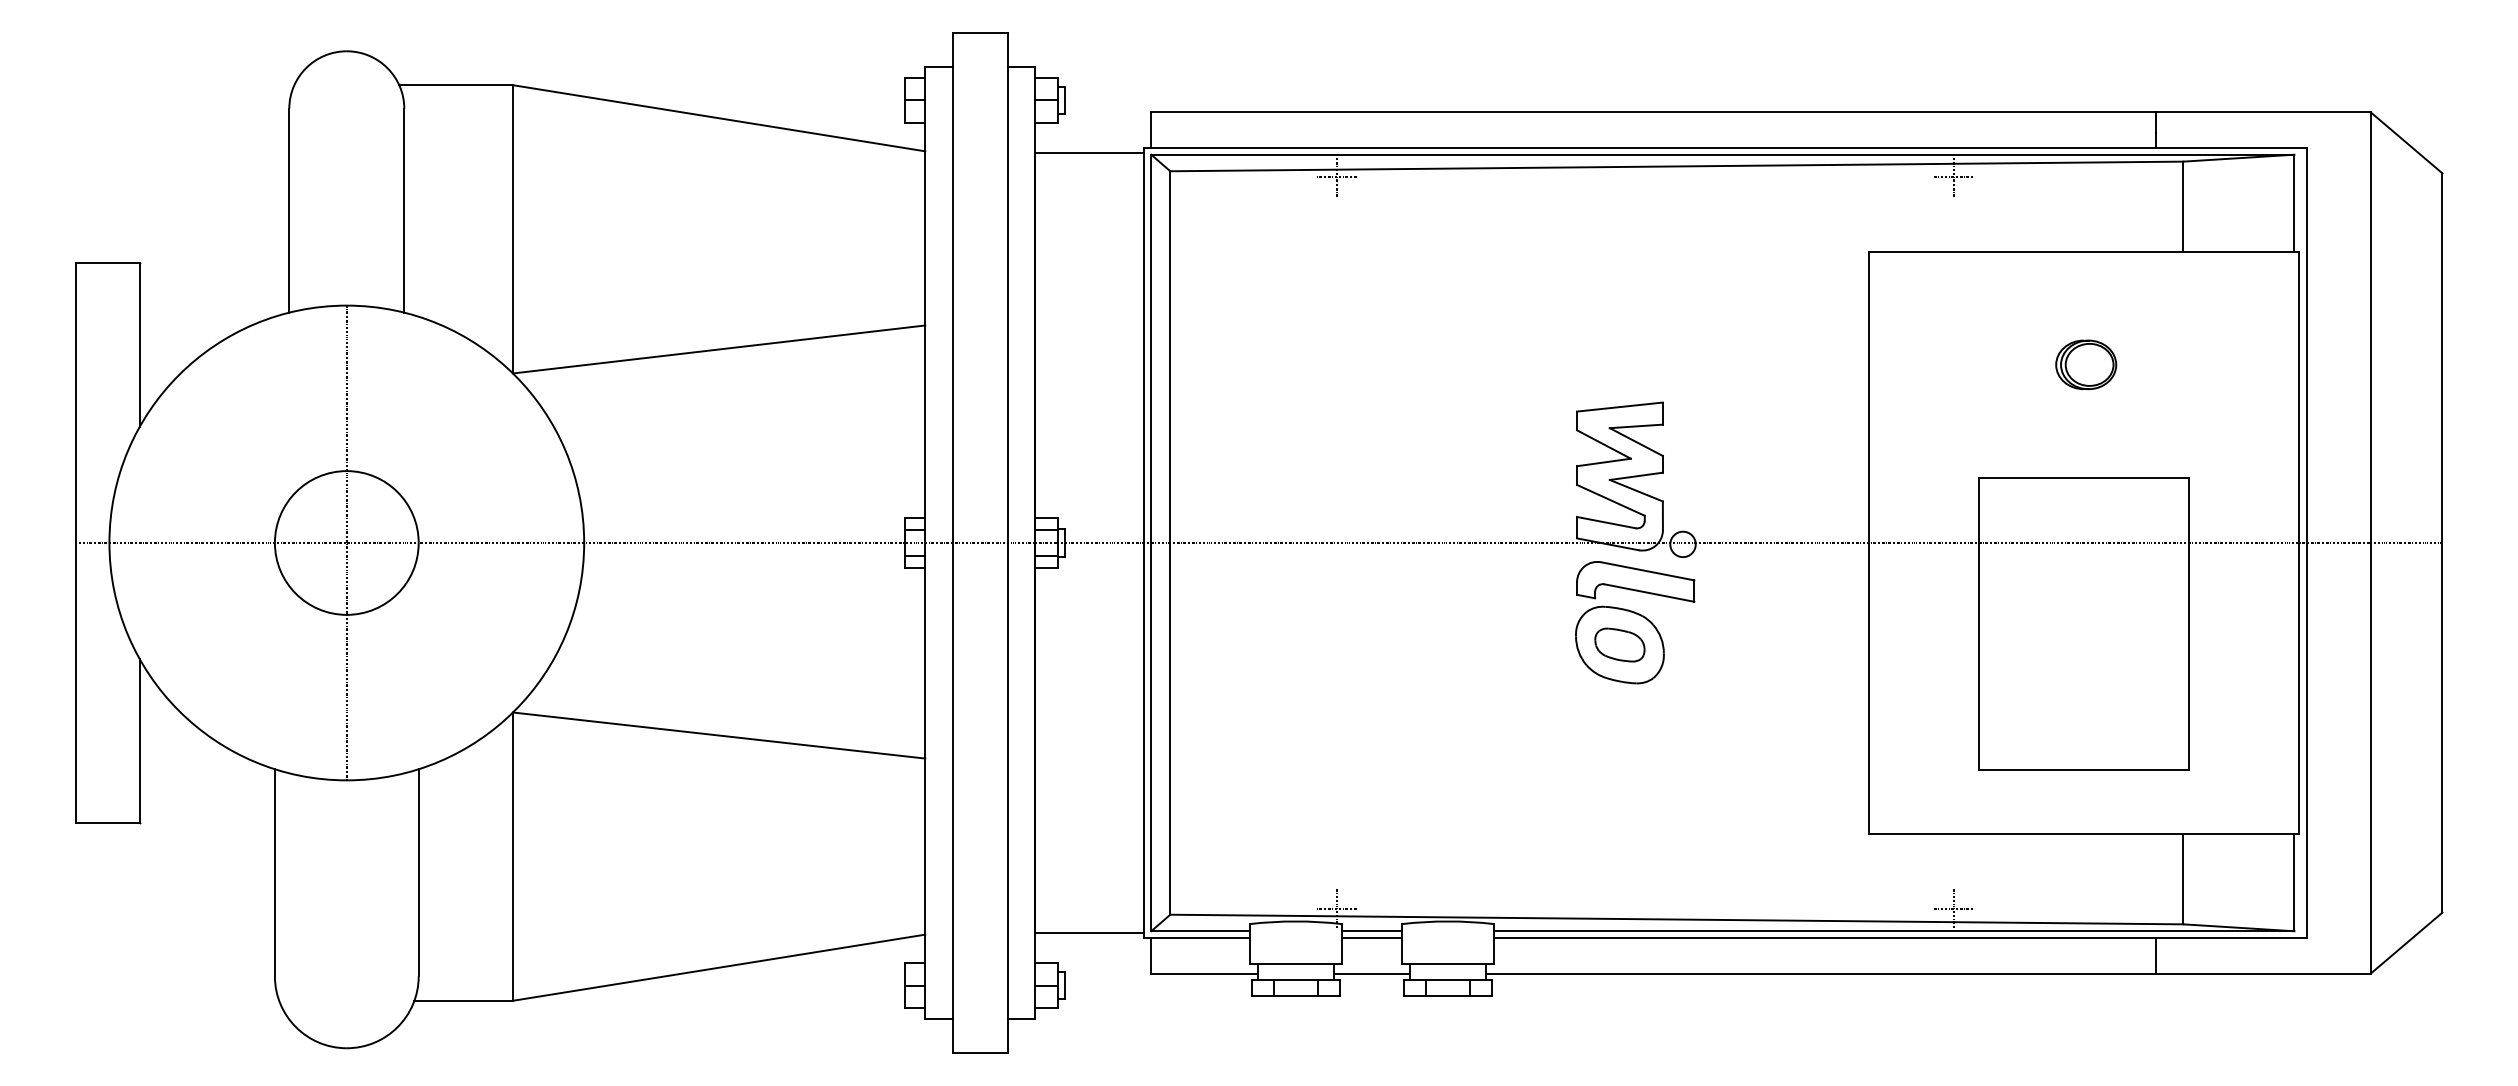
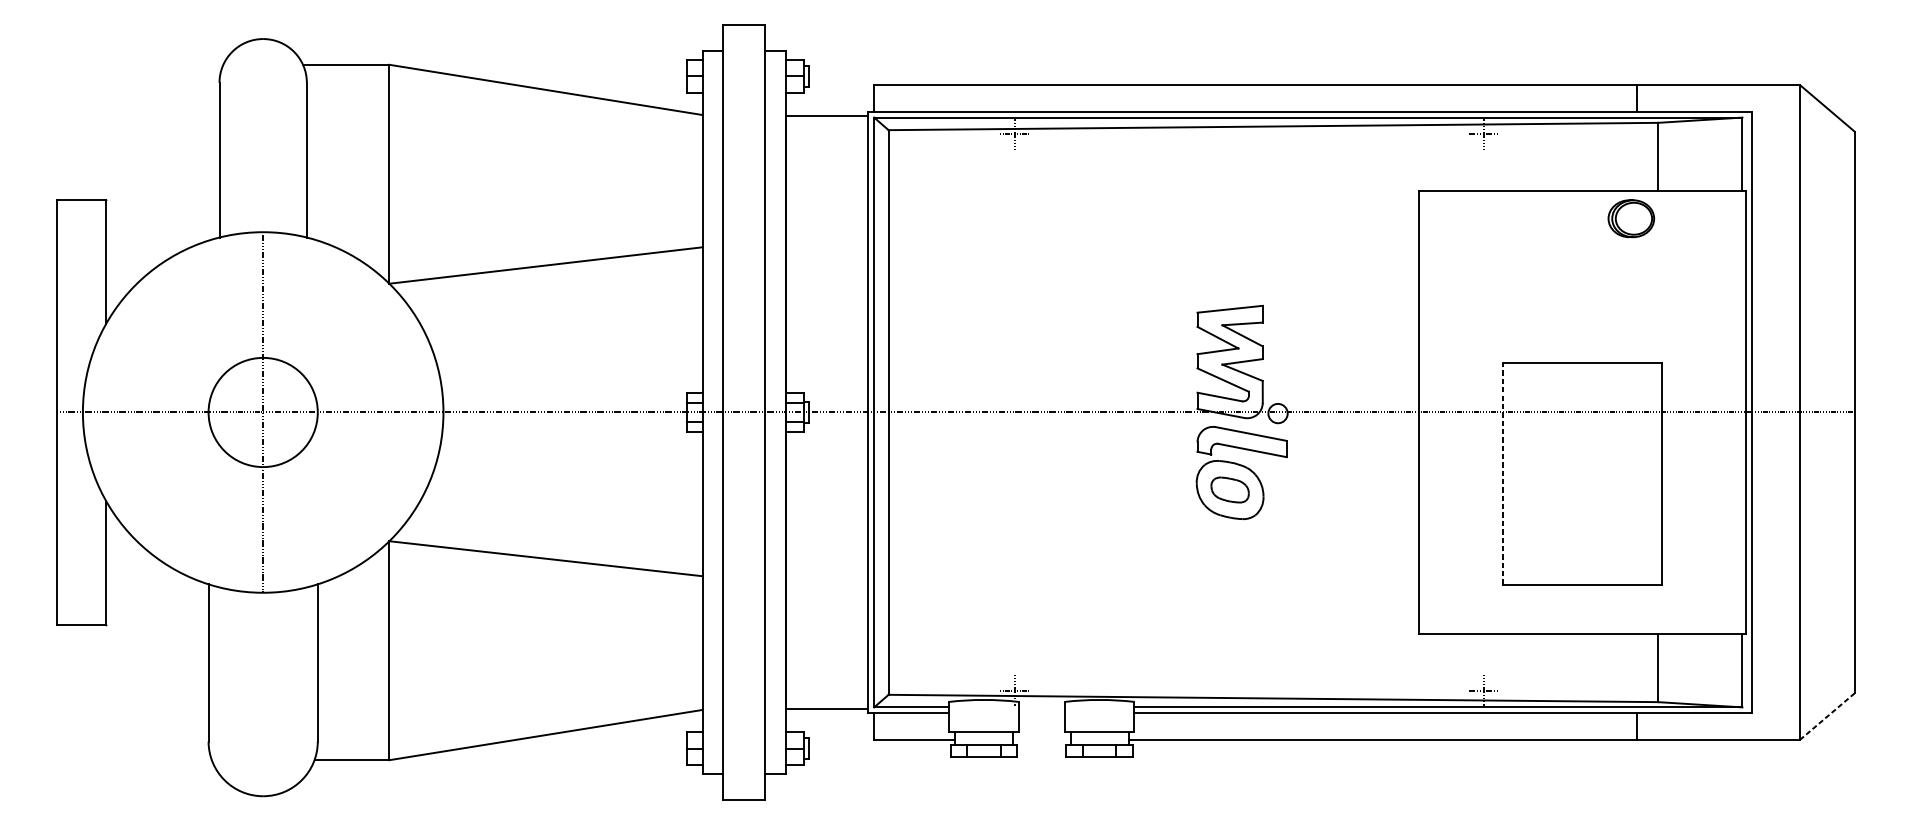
part: (2086, 364) -> (1631, 218), moved
line: (1978, 623) -> (1502, 473), solid -> dashed
line: (1371, 931) -> (1041, 707), removed
line: (1371, 938) -> (1041, 712), removed
line: (2406, 943) -> (1827, 716), solid -> dashed
line: (1371, 973) -> (1041, 739), removed

